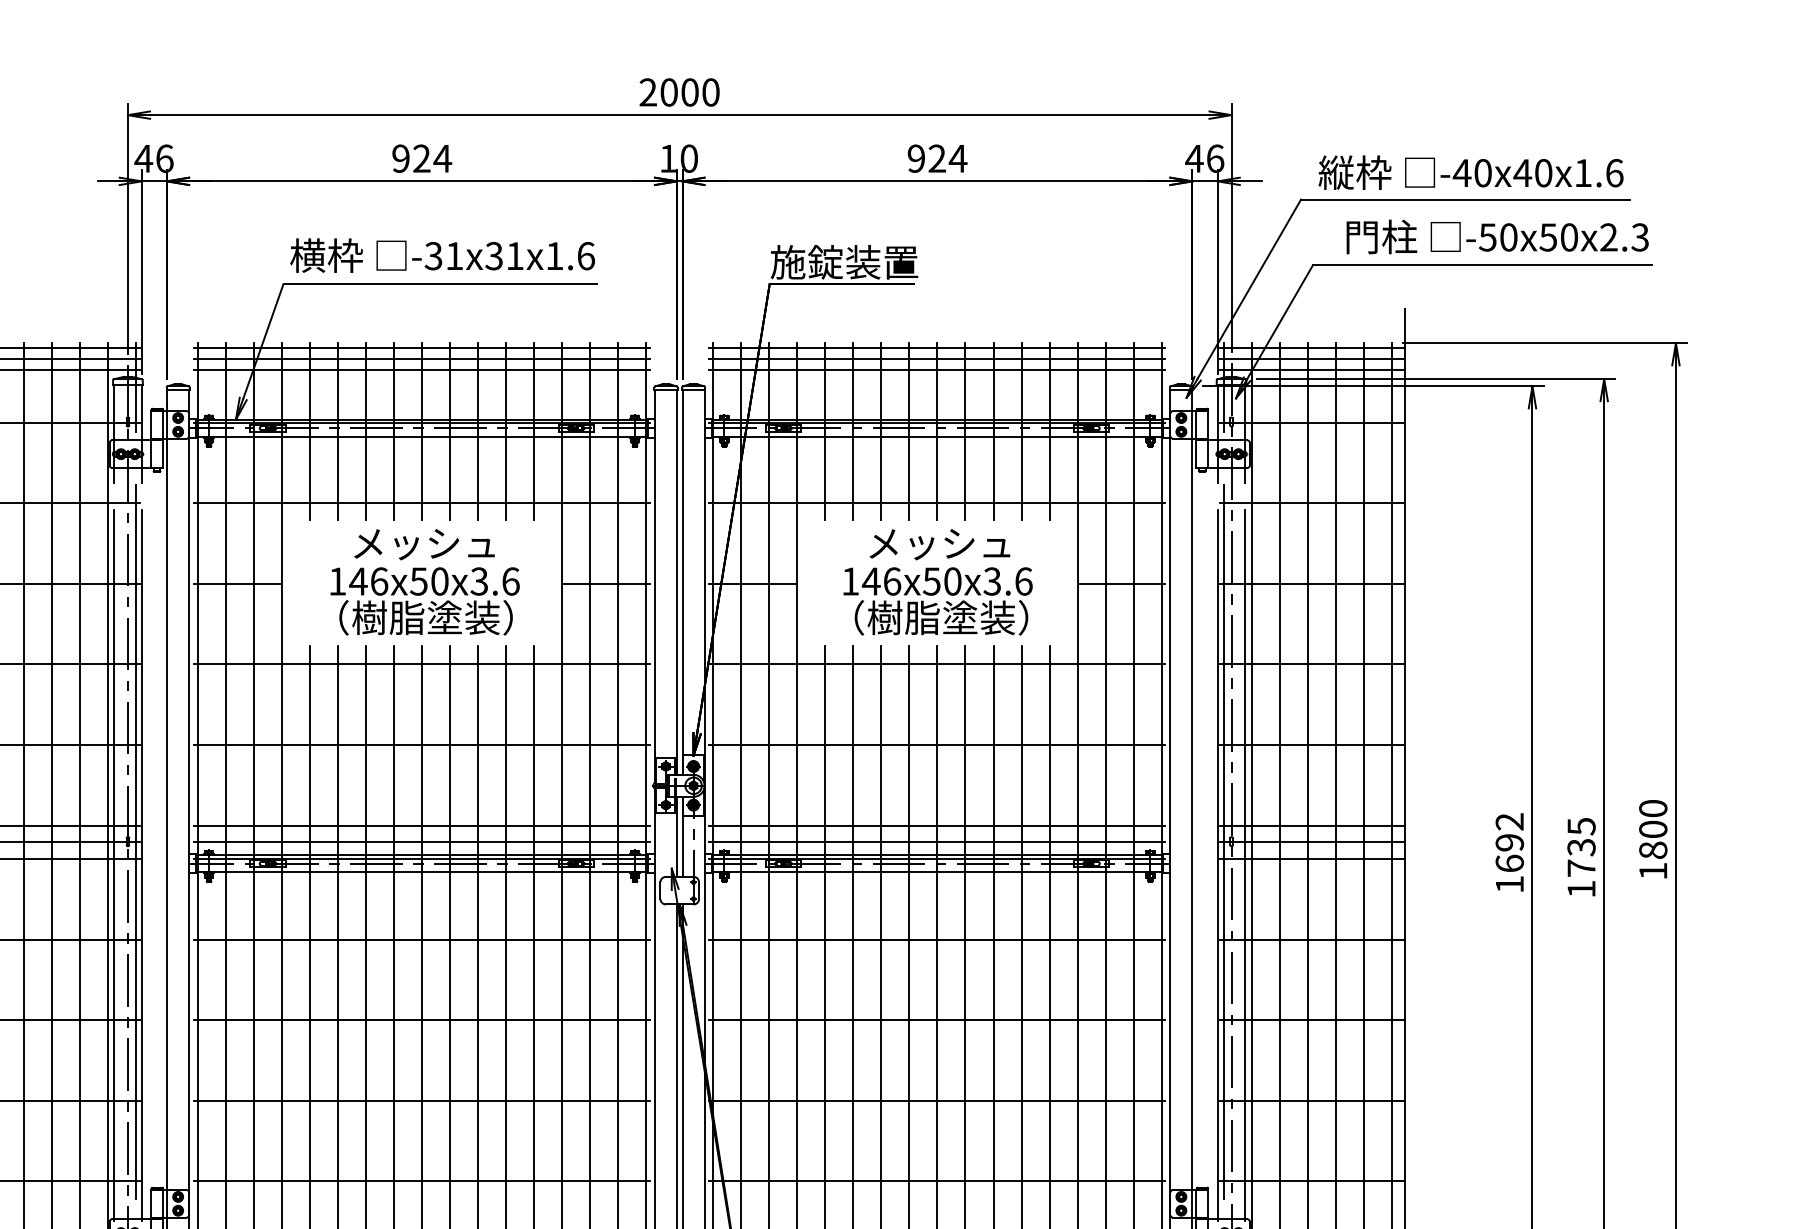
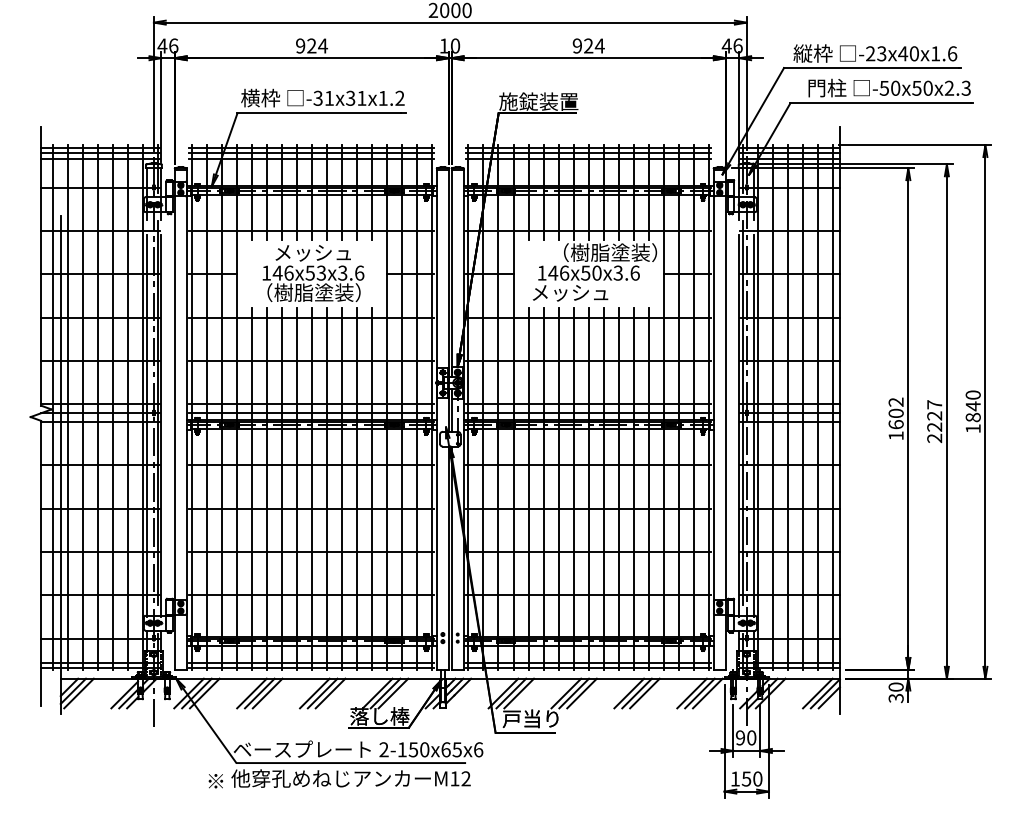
text: (1471, 172) -> (875, 53), -40x40x1.6 -> -23x40x1.6
text: (585, 254) -> (399, 97), -31x31x1.6 -> -31x31x1.2
text: (966, 543) -> (604, 252), メッシュ -> （樹脂塗装）
text: (439, 580) -> (321, 272), 146x50x3.6 -> 146x53x3.6
text: (929, 617) -> (584, 292), （樹脂塗装） -> メッシュ
text: (1651, 829) -> (972, 406), 1800 -> 1840
text: (1508, 842) -> (895, 413), 1692 -> 1602
text: (1581, 857) -> (934, 421), 1735 -> 2227

